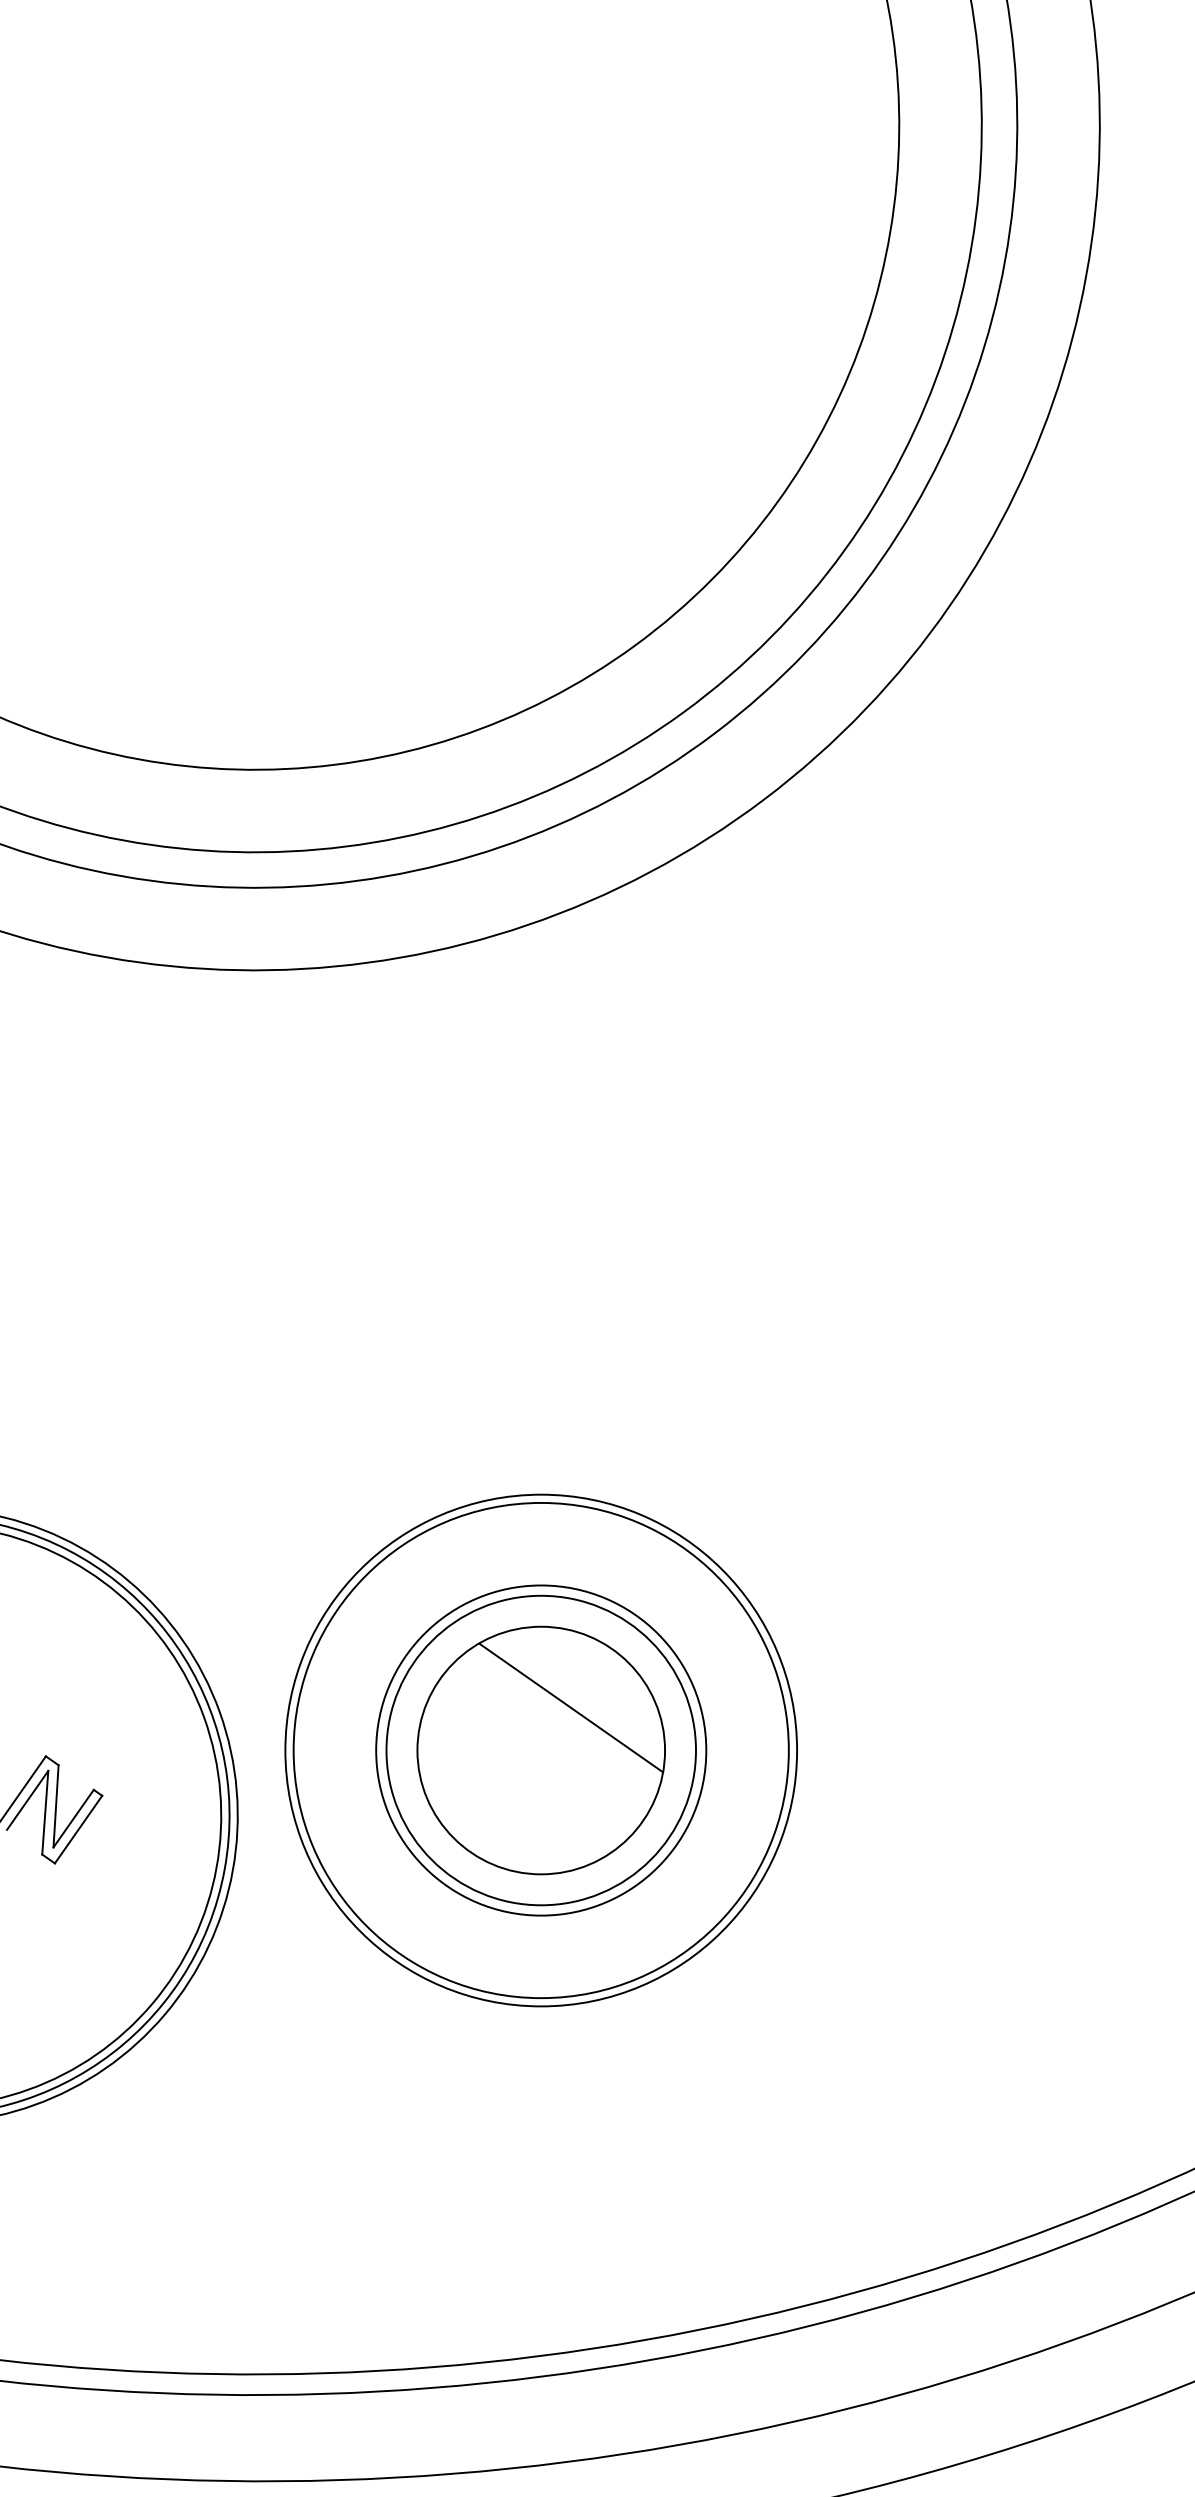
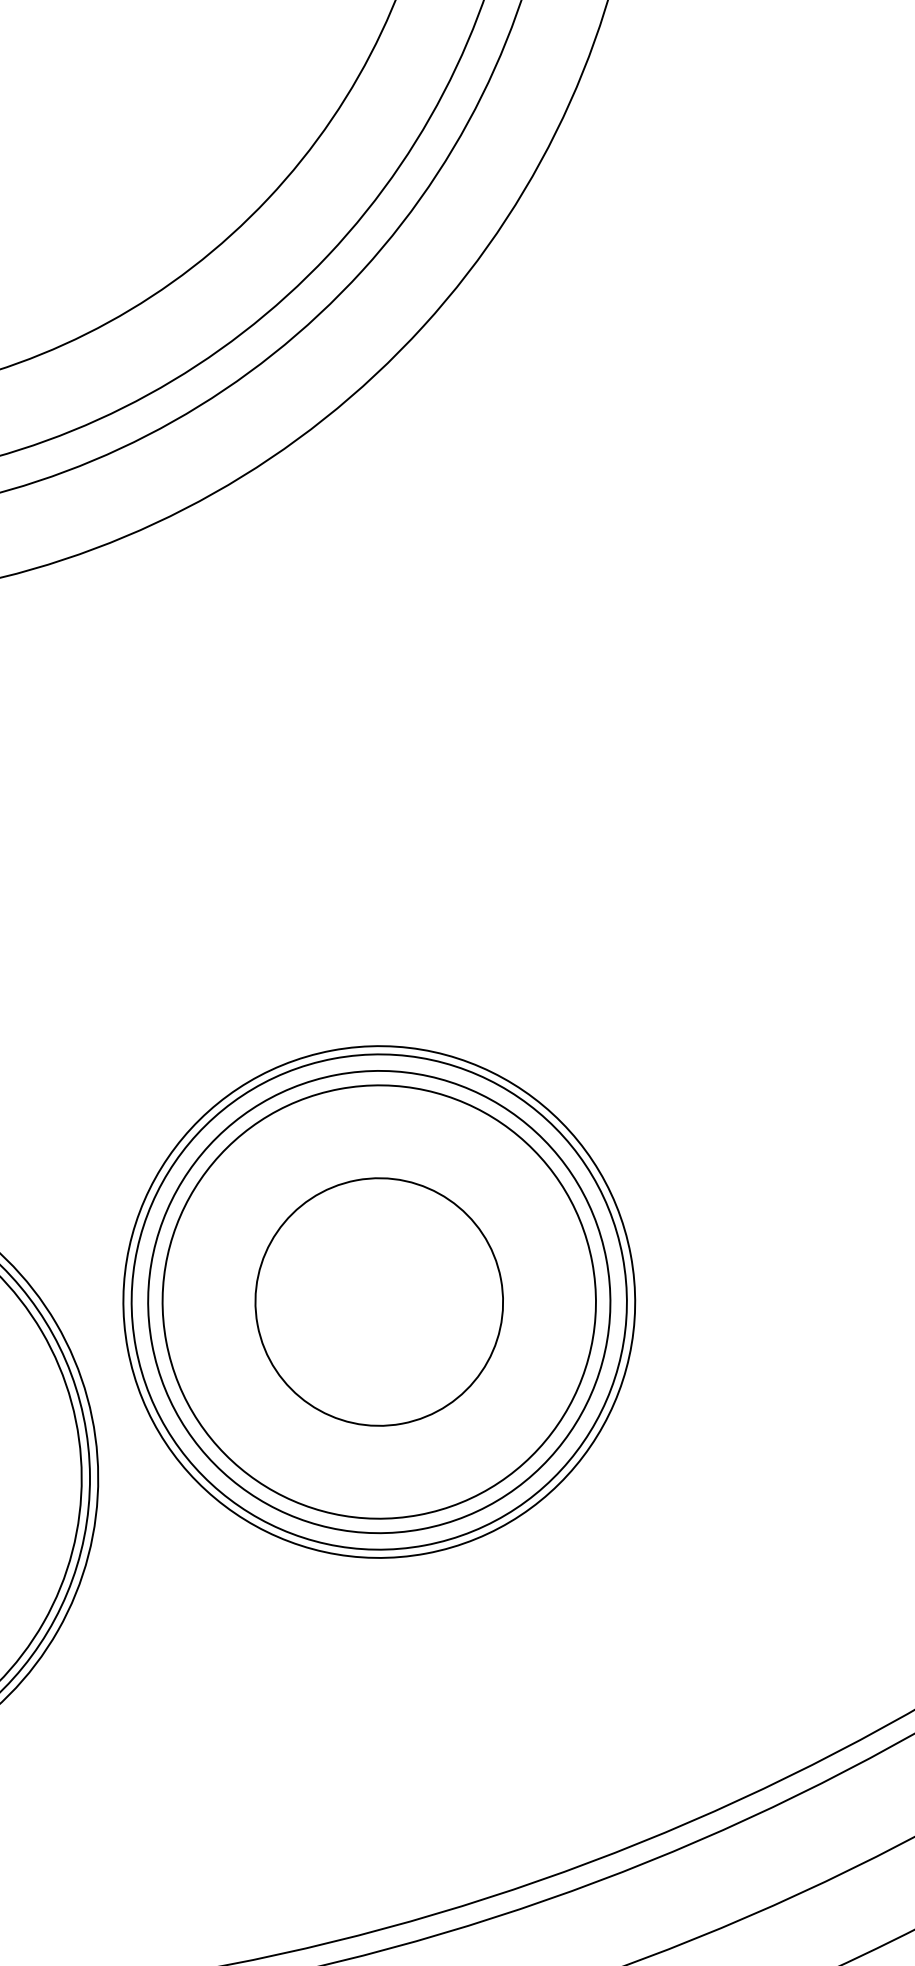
line: (571, 1707) -> (401, 1254), removed
circle: (541, 1750) -> (379, 1301), size x1.4
circle: (541, 1750) -> (379, 1301), size x1.4

